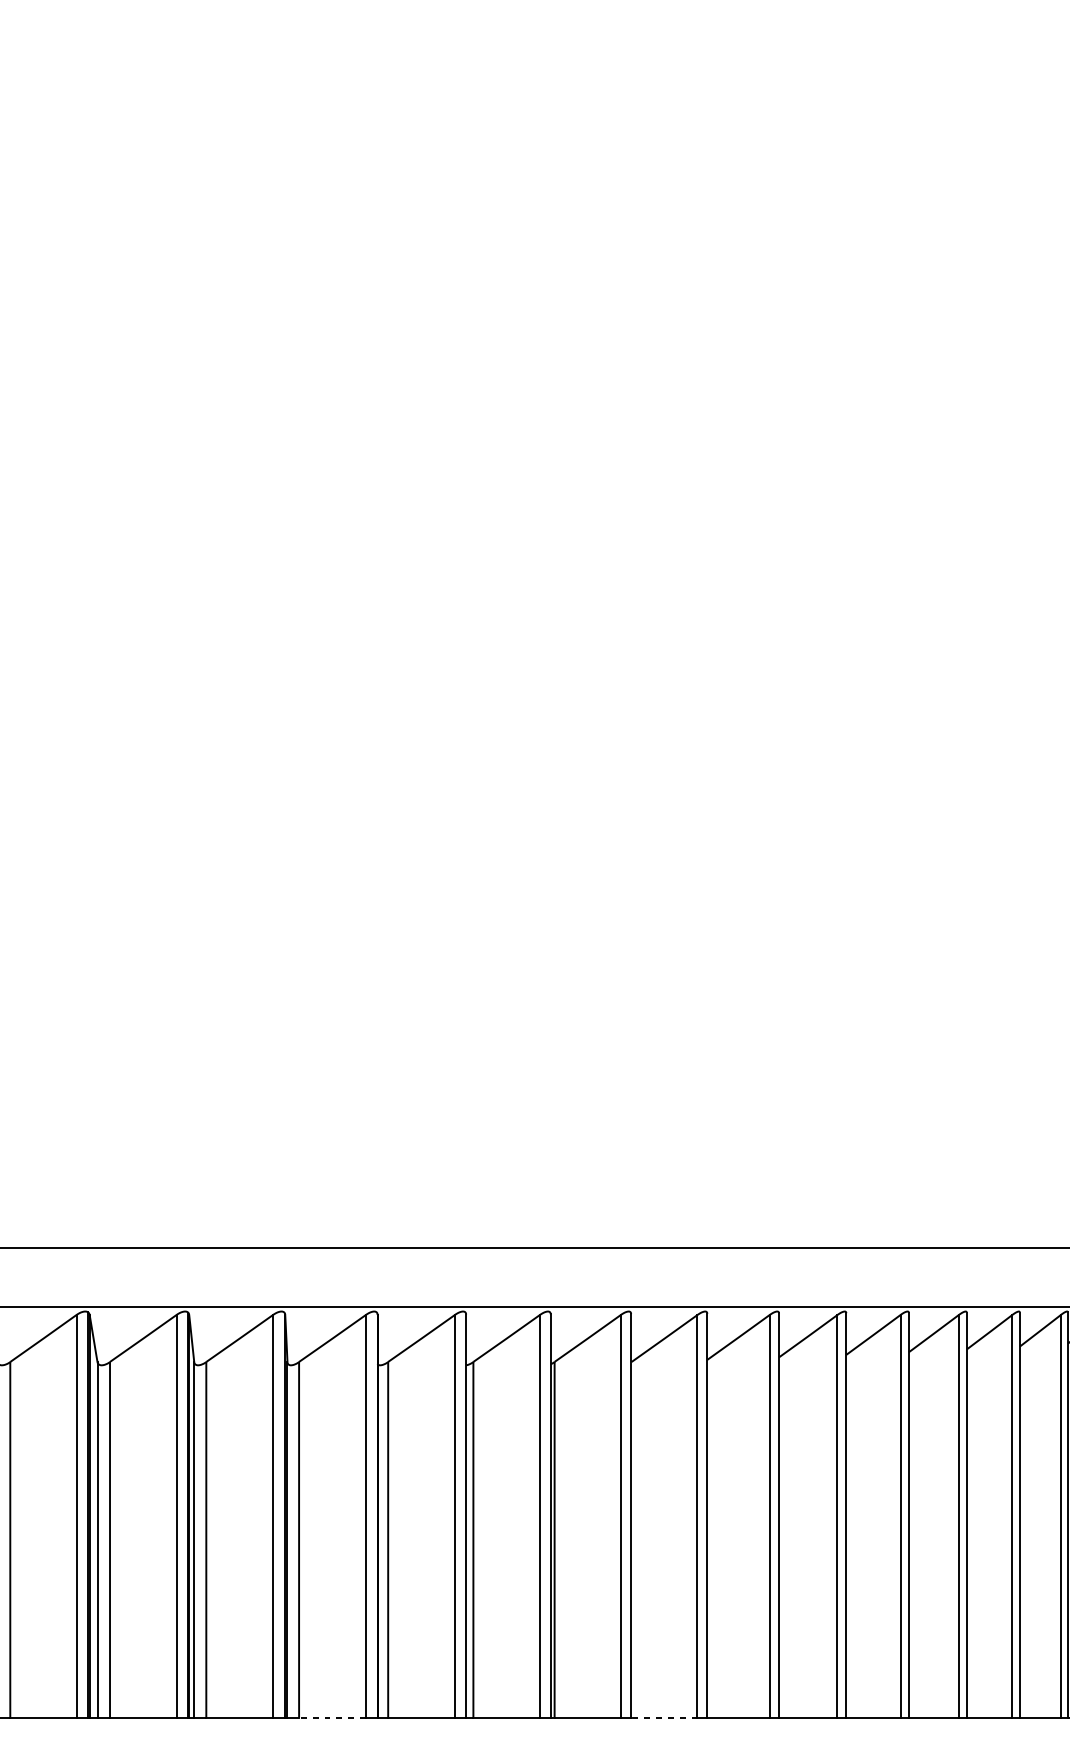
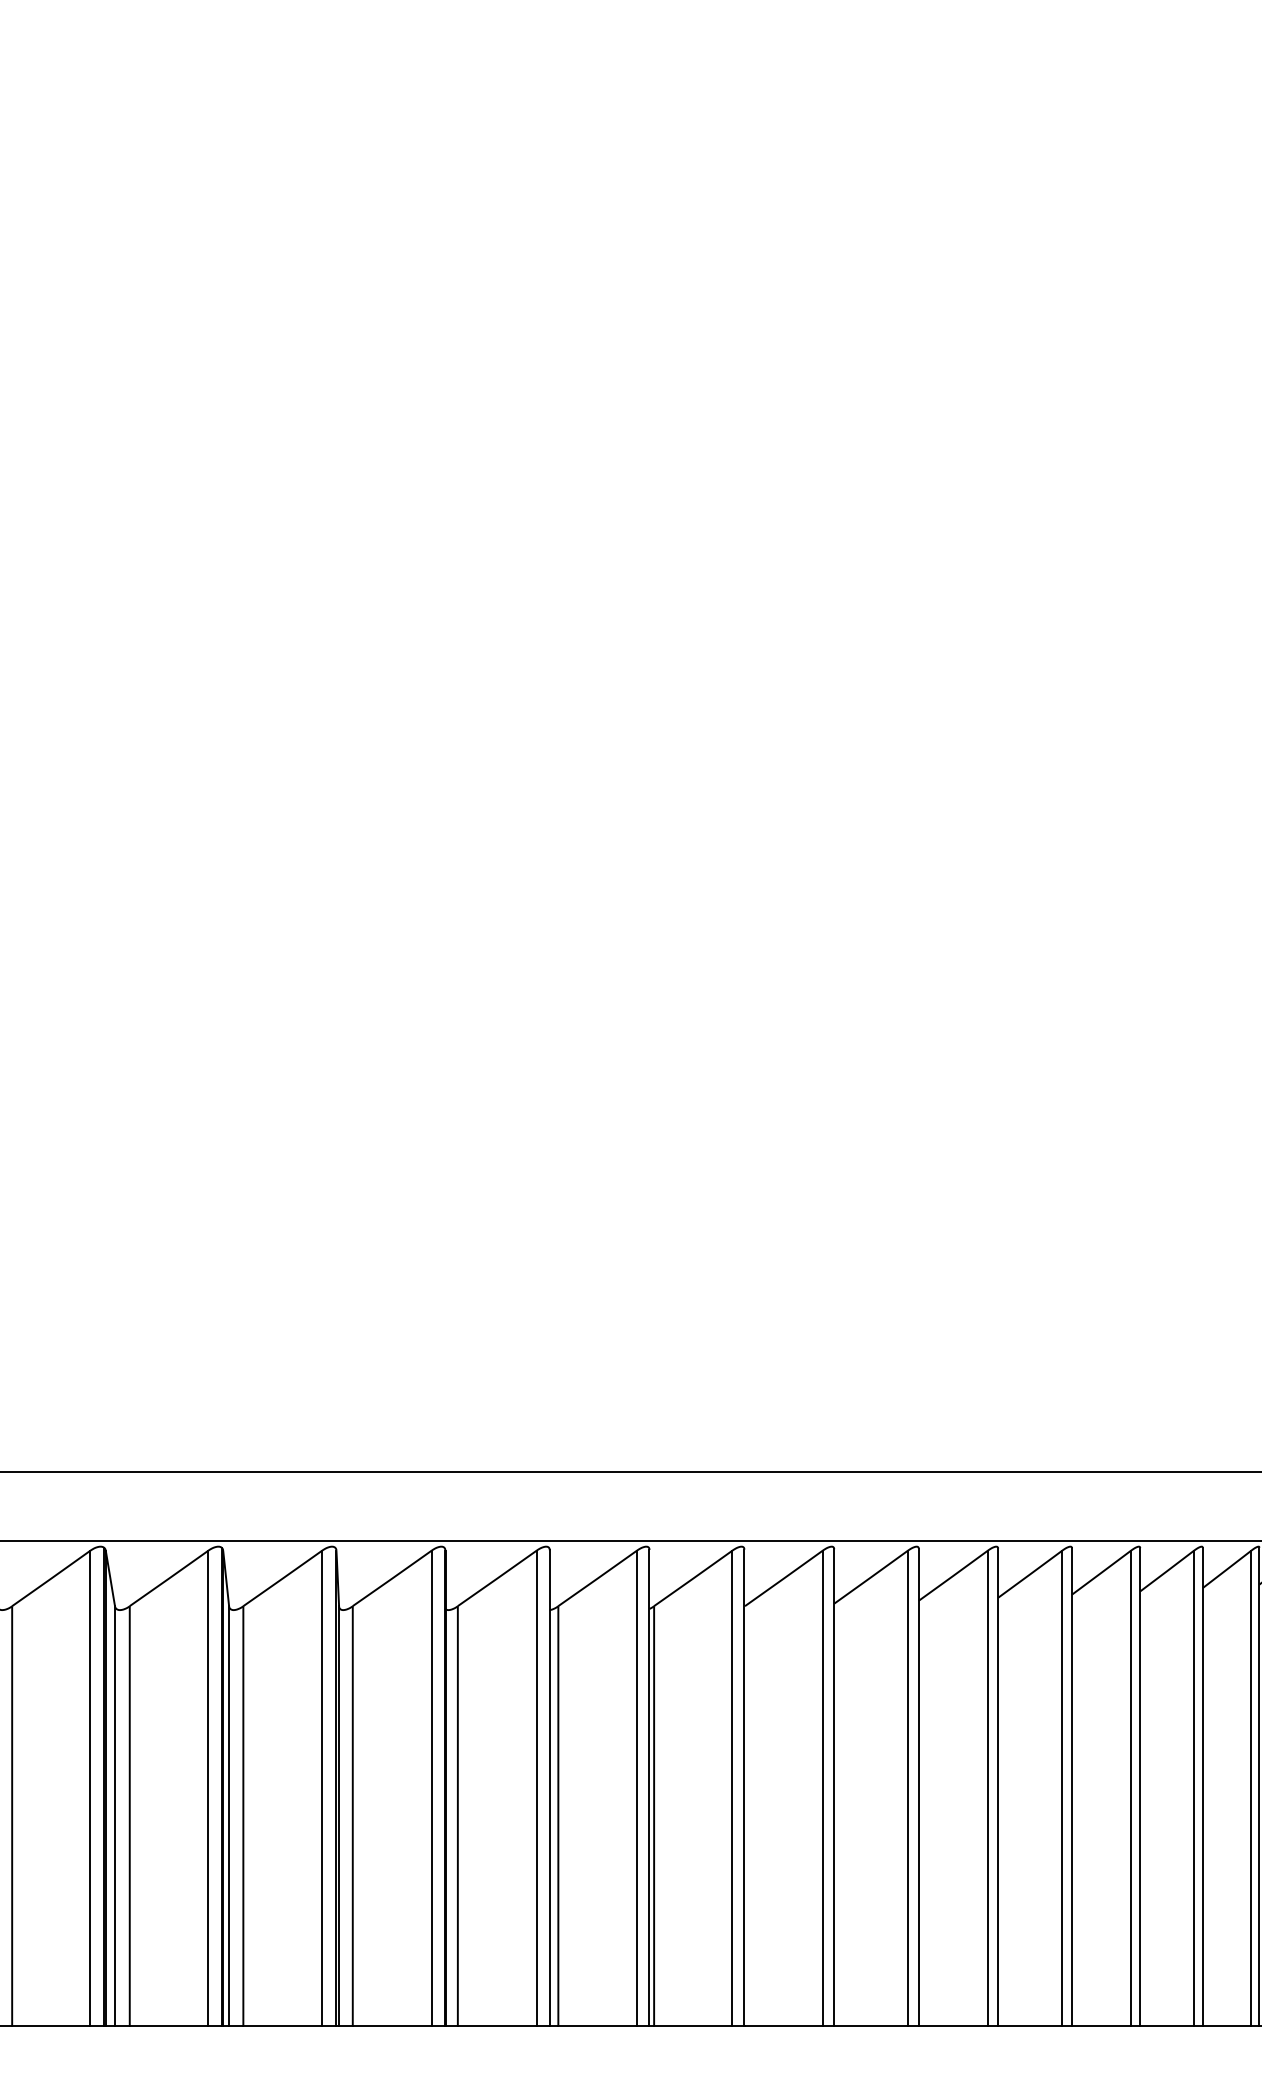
line: (331, 1717) -> (391, 2025), dashed -> solid
line: (664, 1717) -> (783, 2025), dashed -> solid

